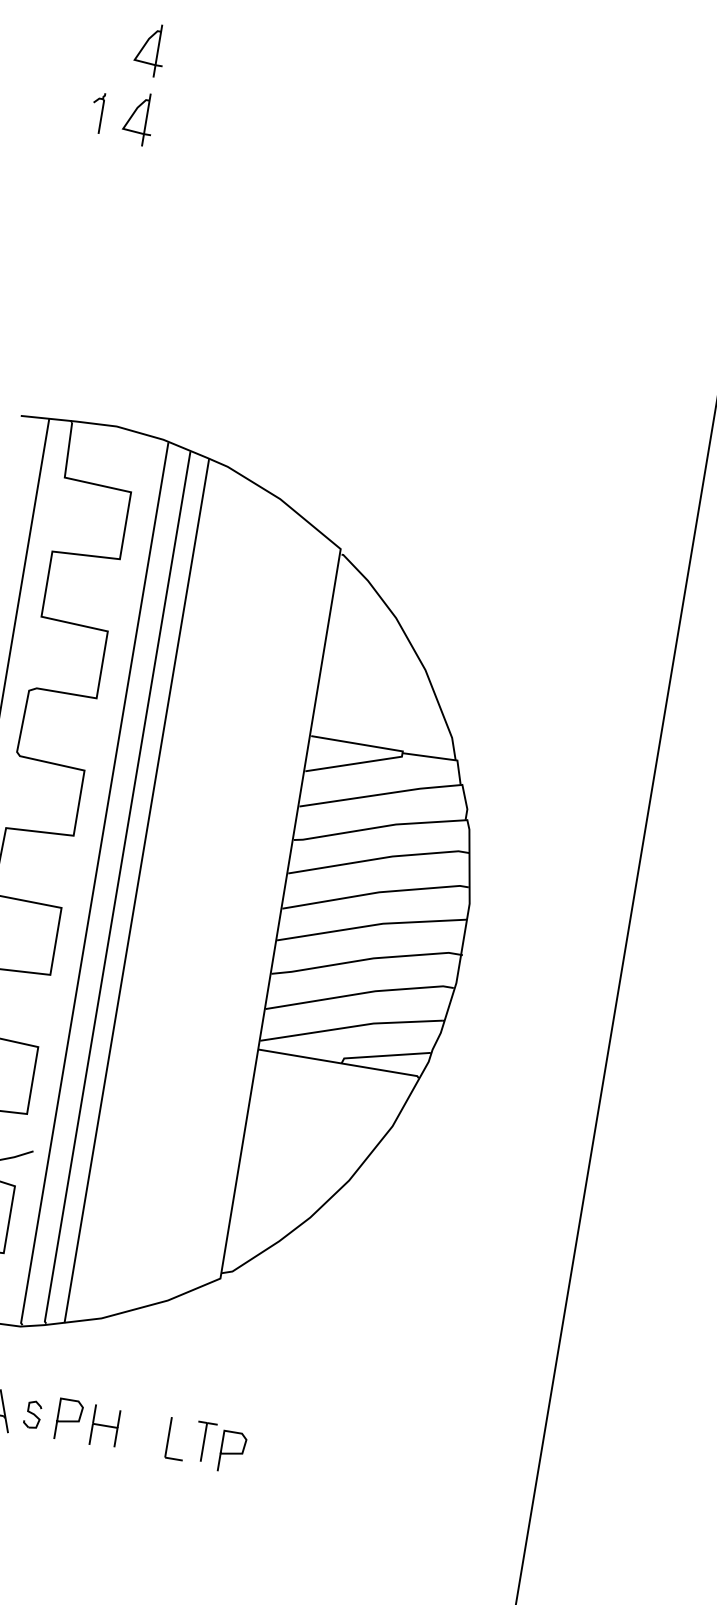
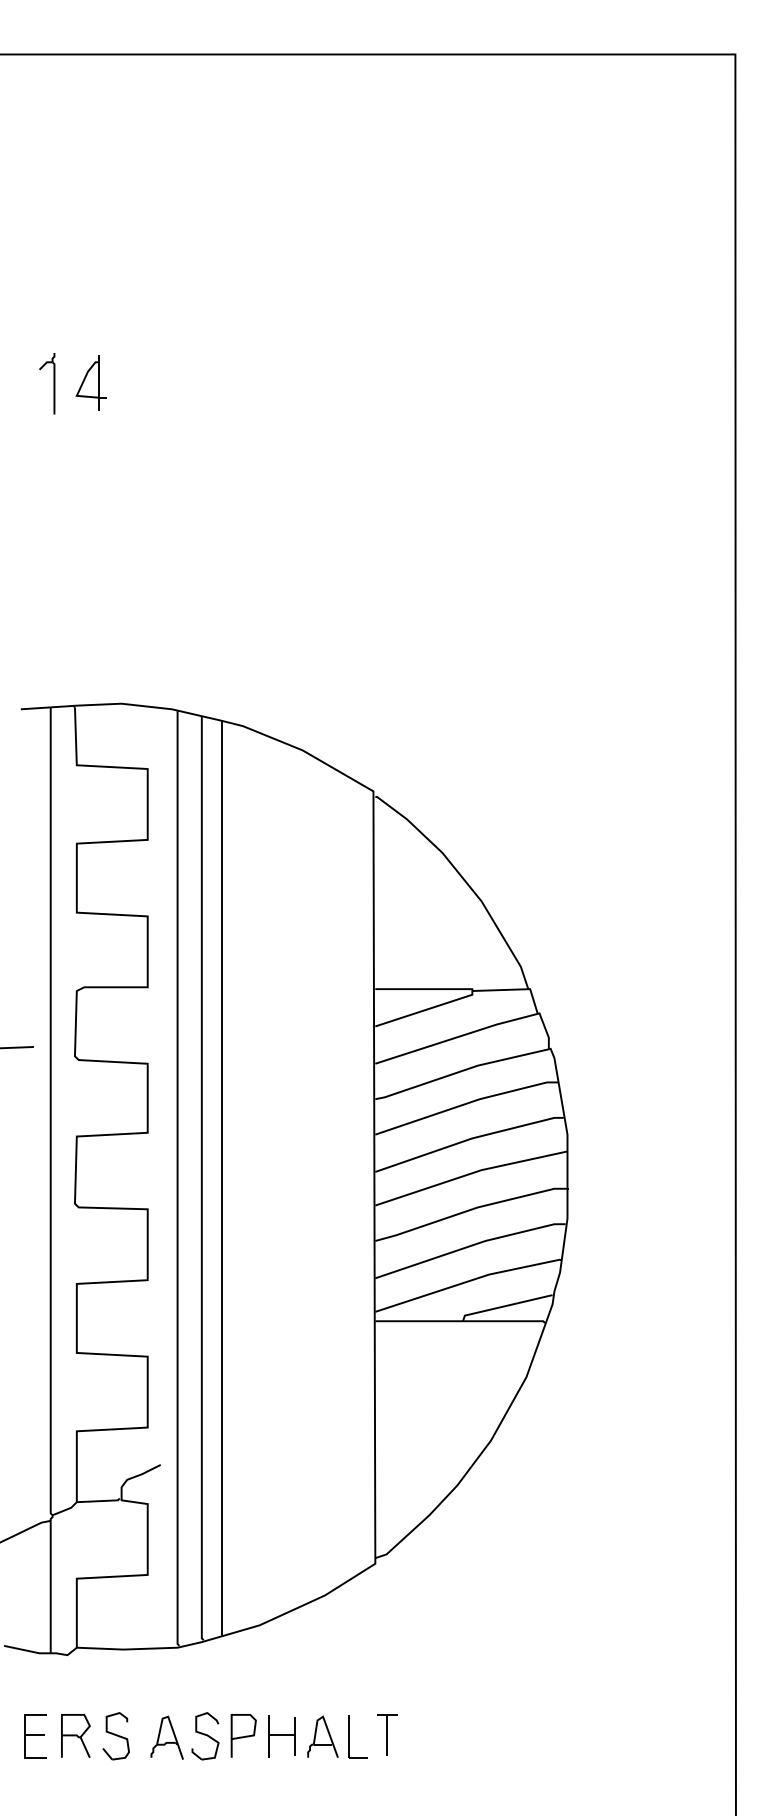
part: (149, 49) -> (90, 309), removed
part: (97, 112) -> (47, 383), size x1.43
part: (32, 1414) -> (205, 1736), size x1.67
part: (143, 1433) -> (322, 1736), added
curve: (232, 1453) -> (417, 1741), removed

